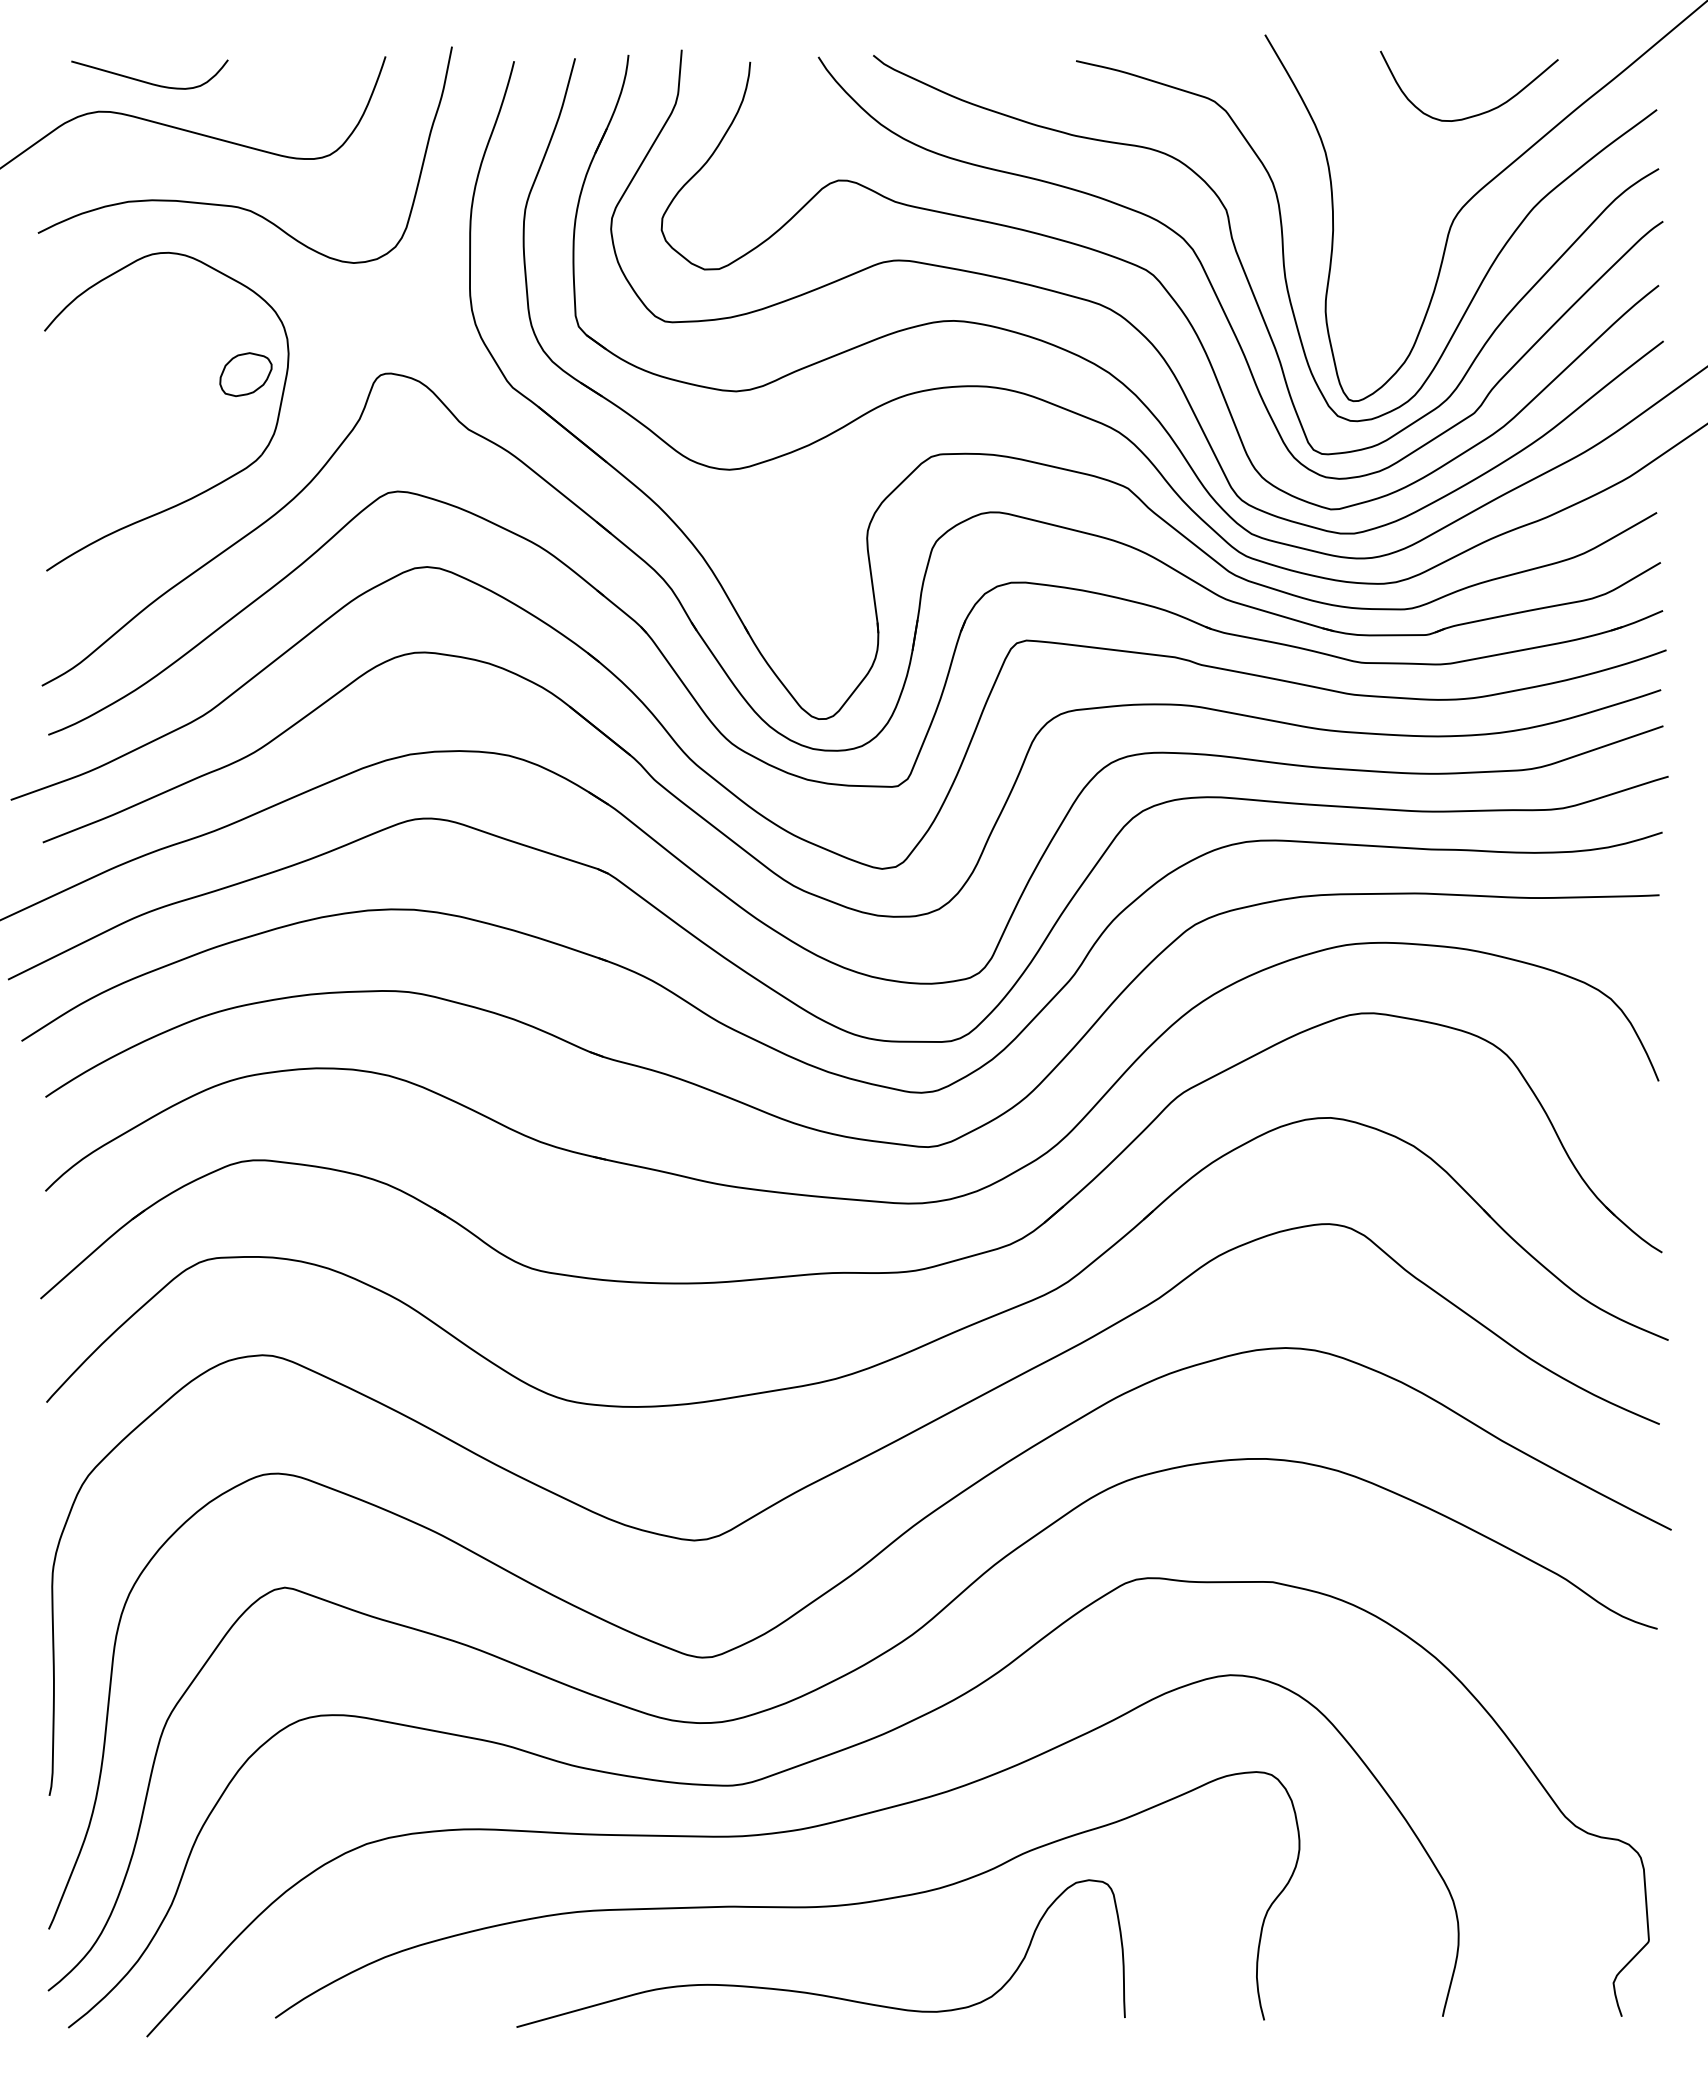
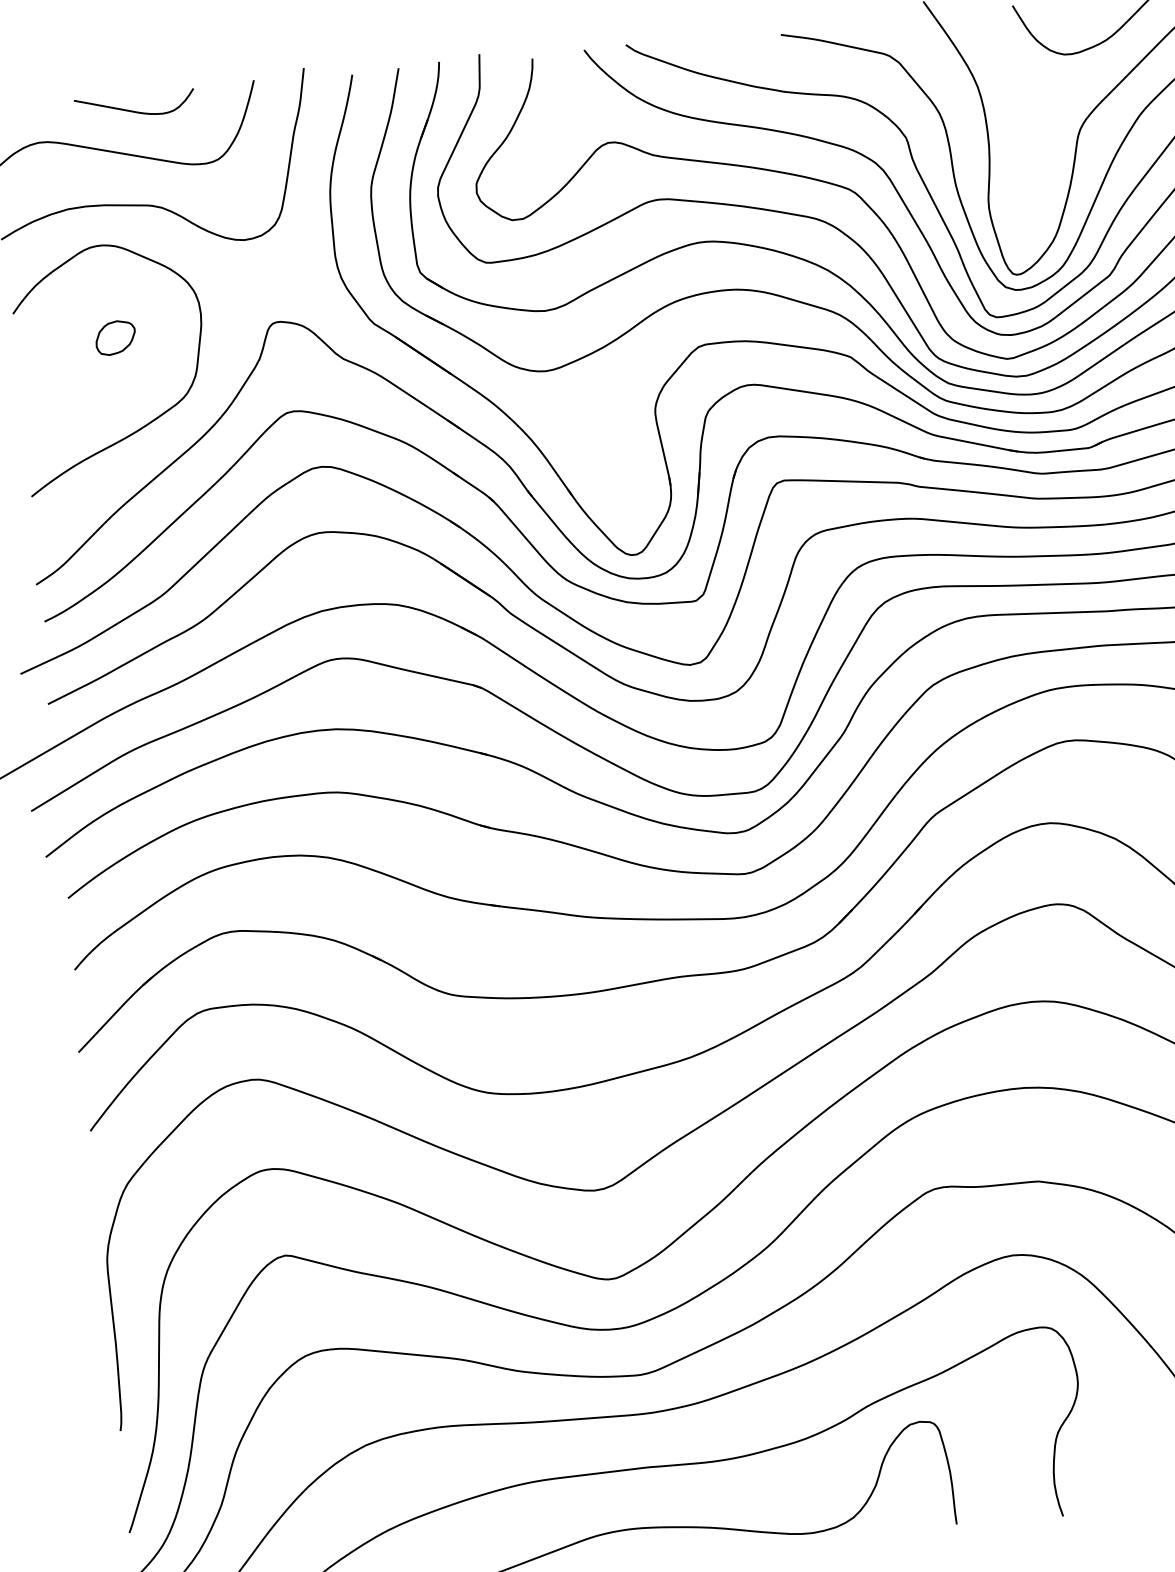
curve: (146, 81) -> (132, 110), moved
part: (245, 374) -> (115, 337), moved

